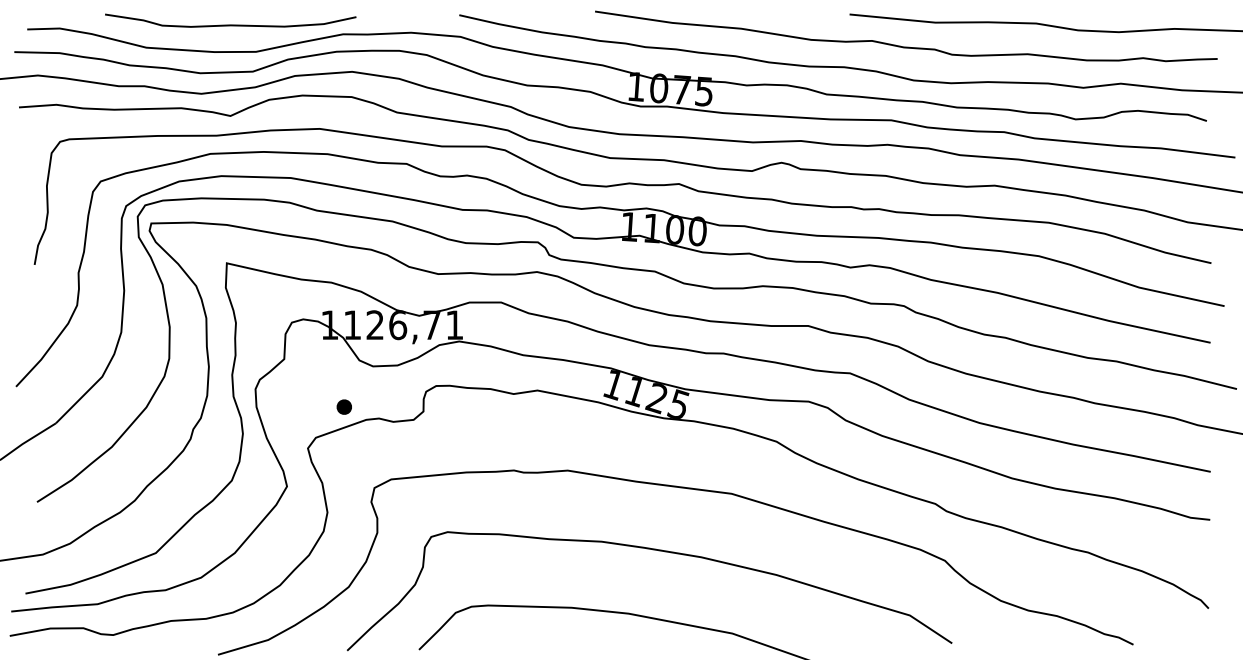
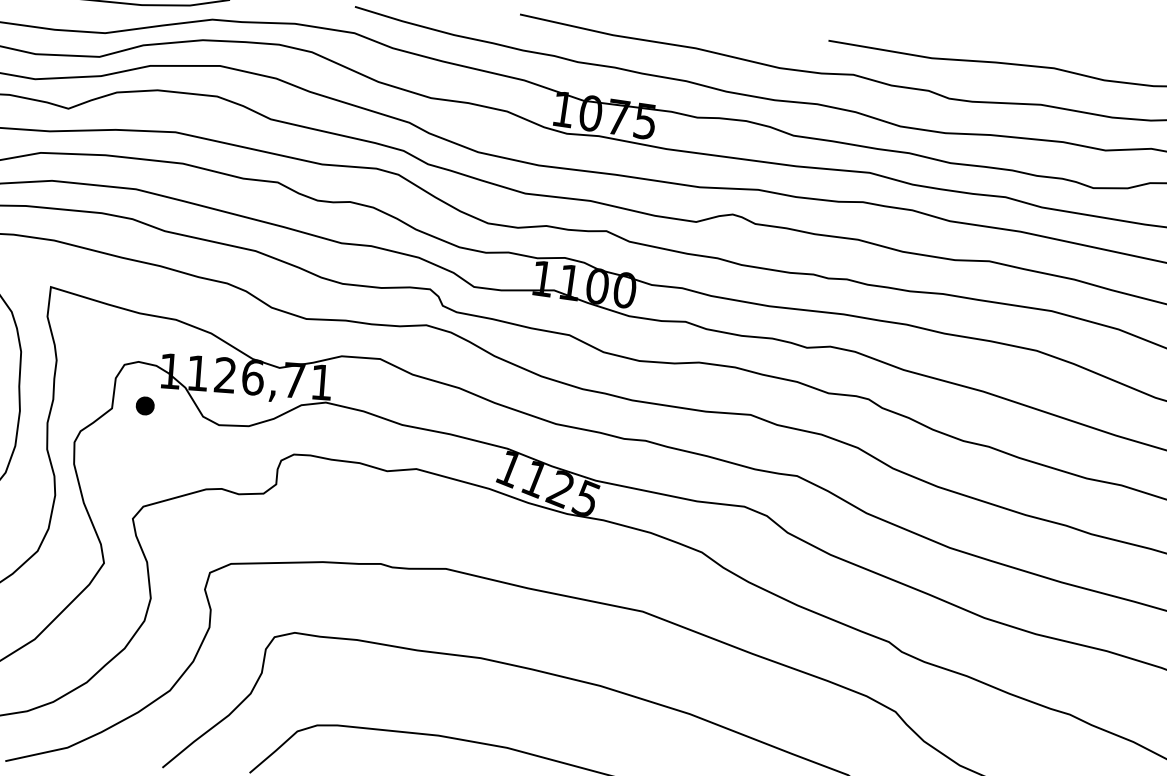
part: (343, 406) -> (144, 405), moved

